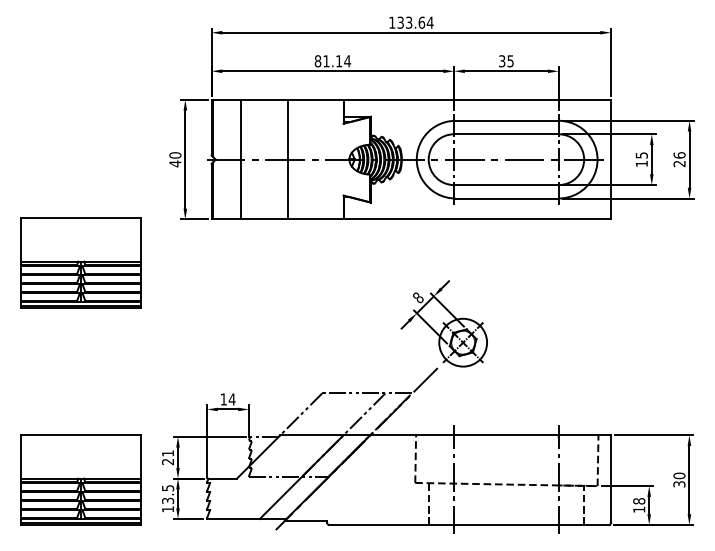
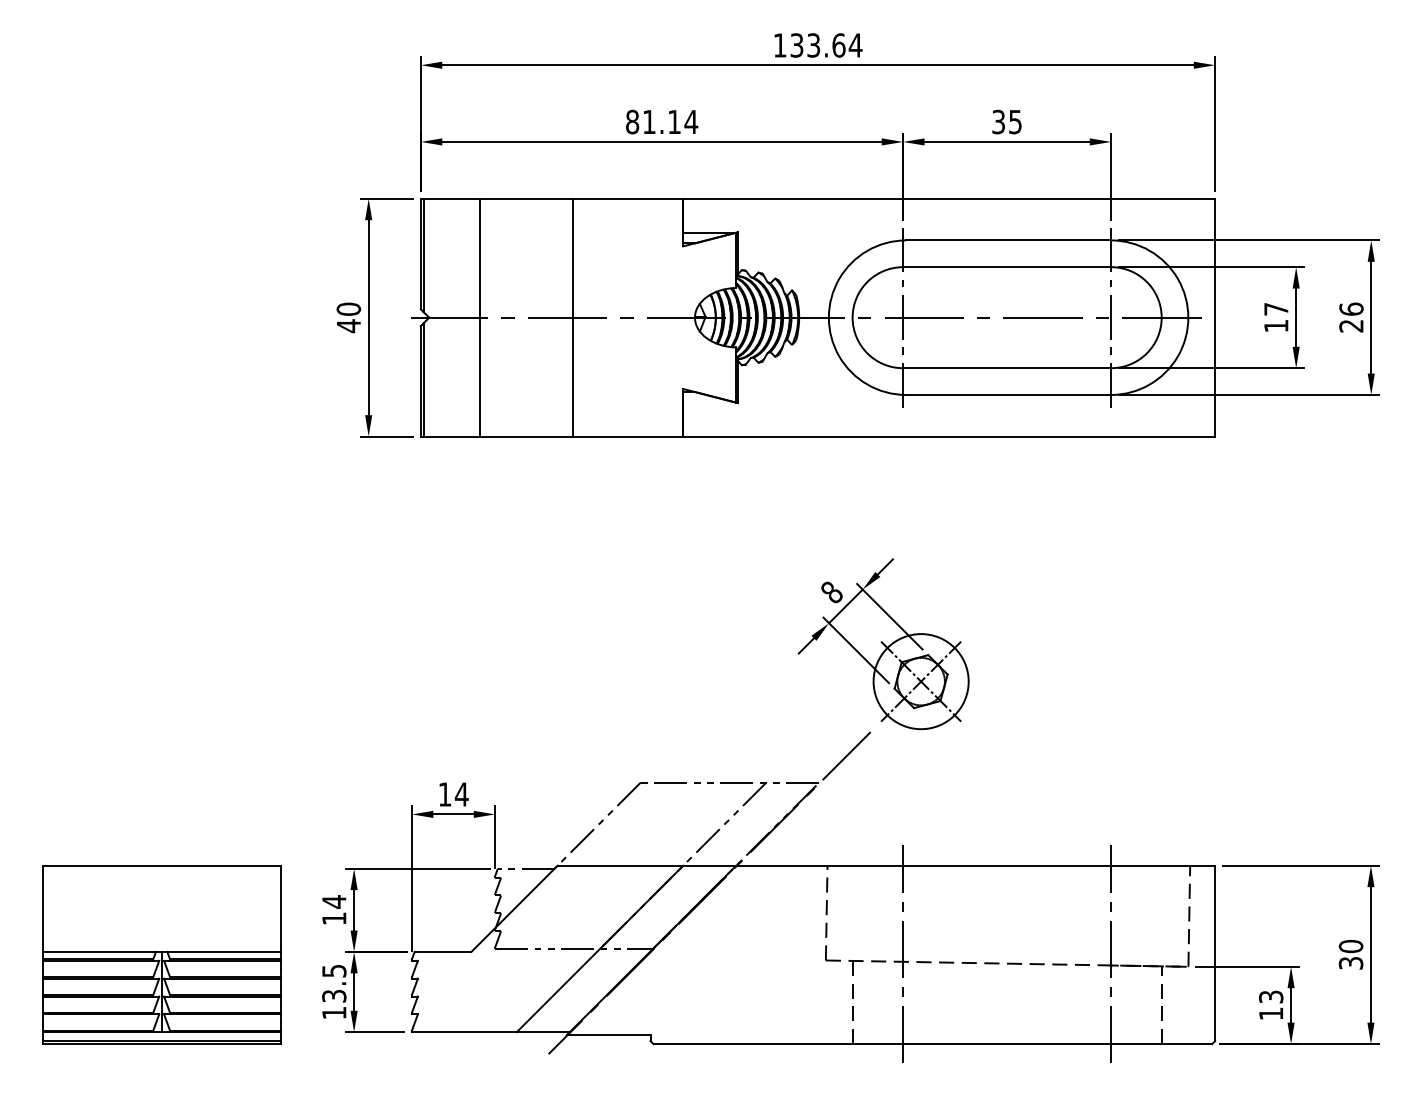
text: (641, 155) -> (1275, 309), 15 -> 17
part: (80, 262) -> (160, 522), removed
text: (167, 457) -> (333, 909), 21 -> 14
text: (639, 501) -> (1271, 997), 18 -> 13

